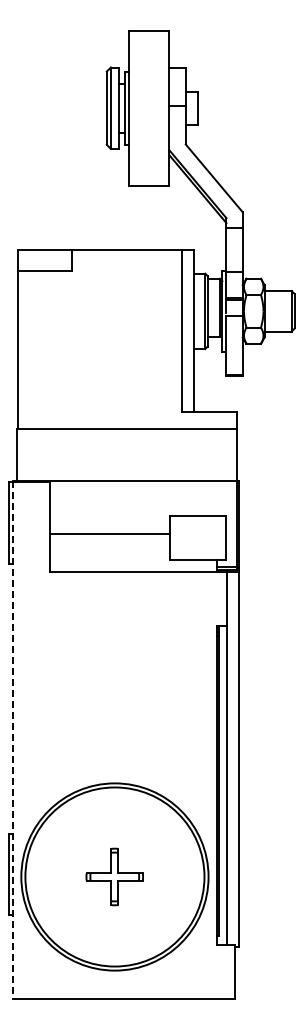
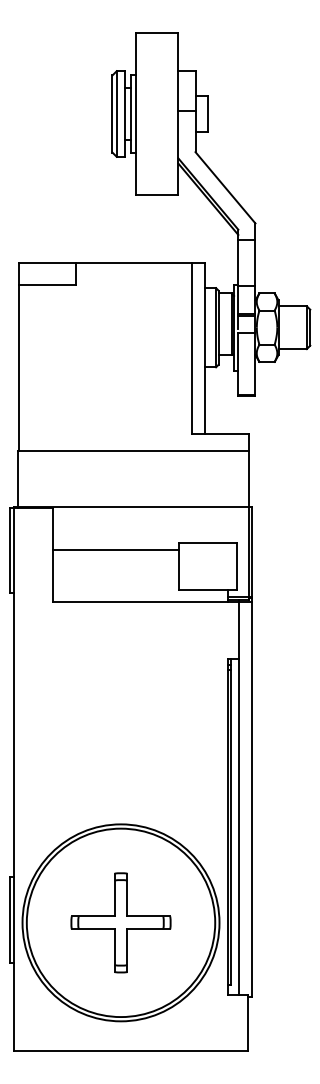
line: (109, 533) -> (115, 549), moved
line: (13, 740) -> (14, 779), dashed -> solid
part: (114, 876) -> (120, 922), size x1.67

